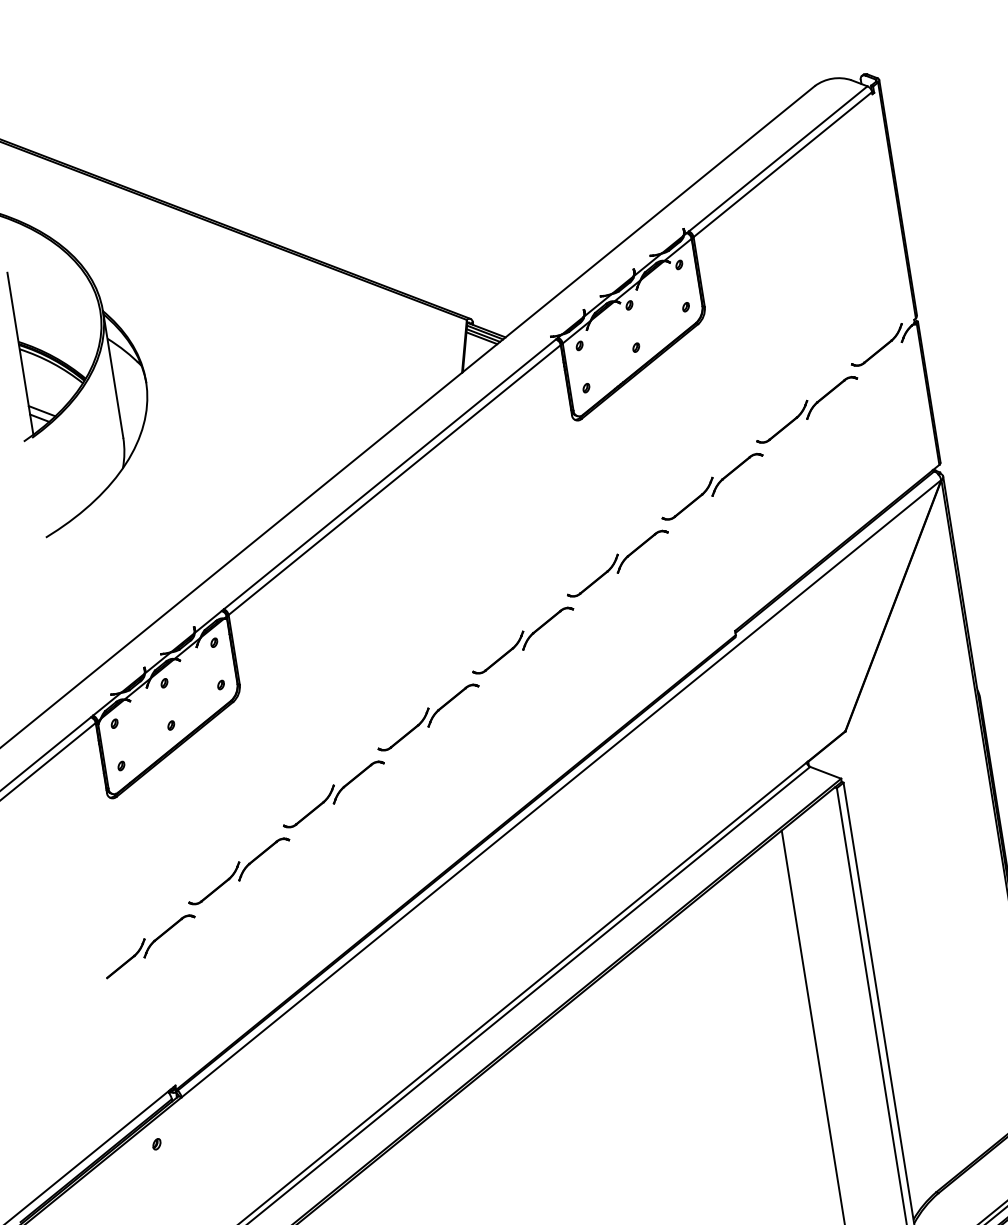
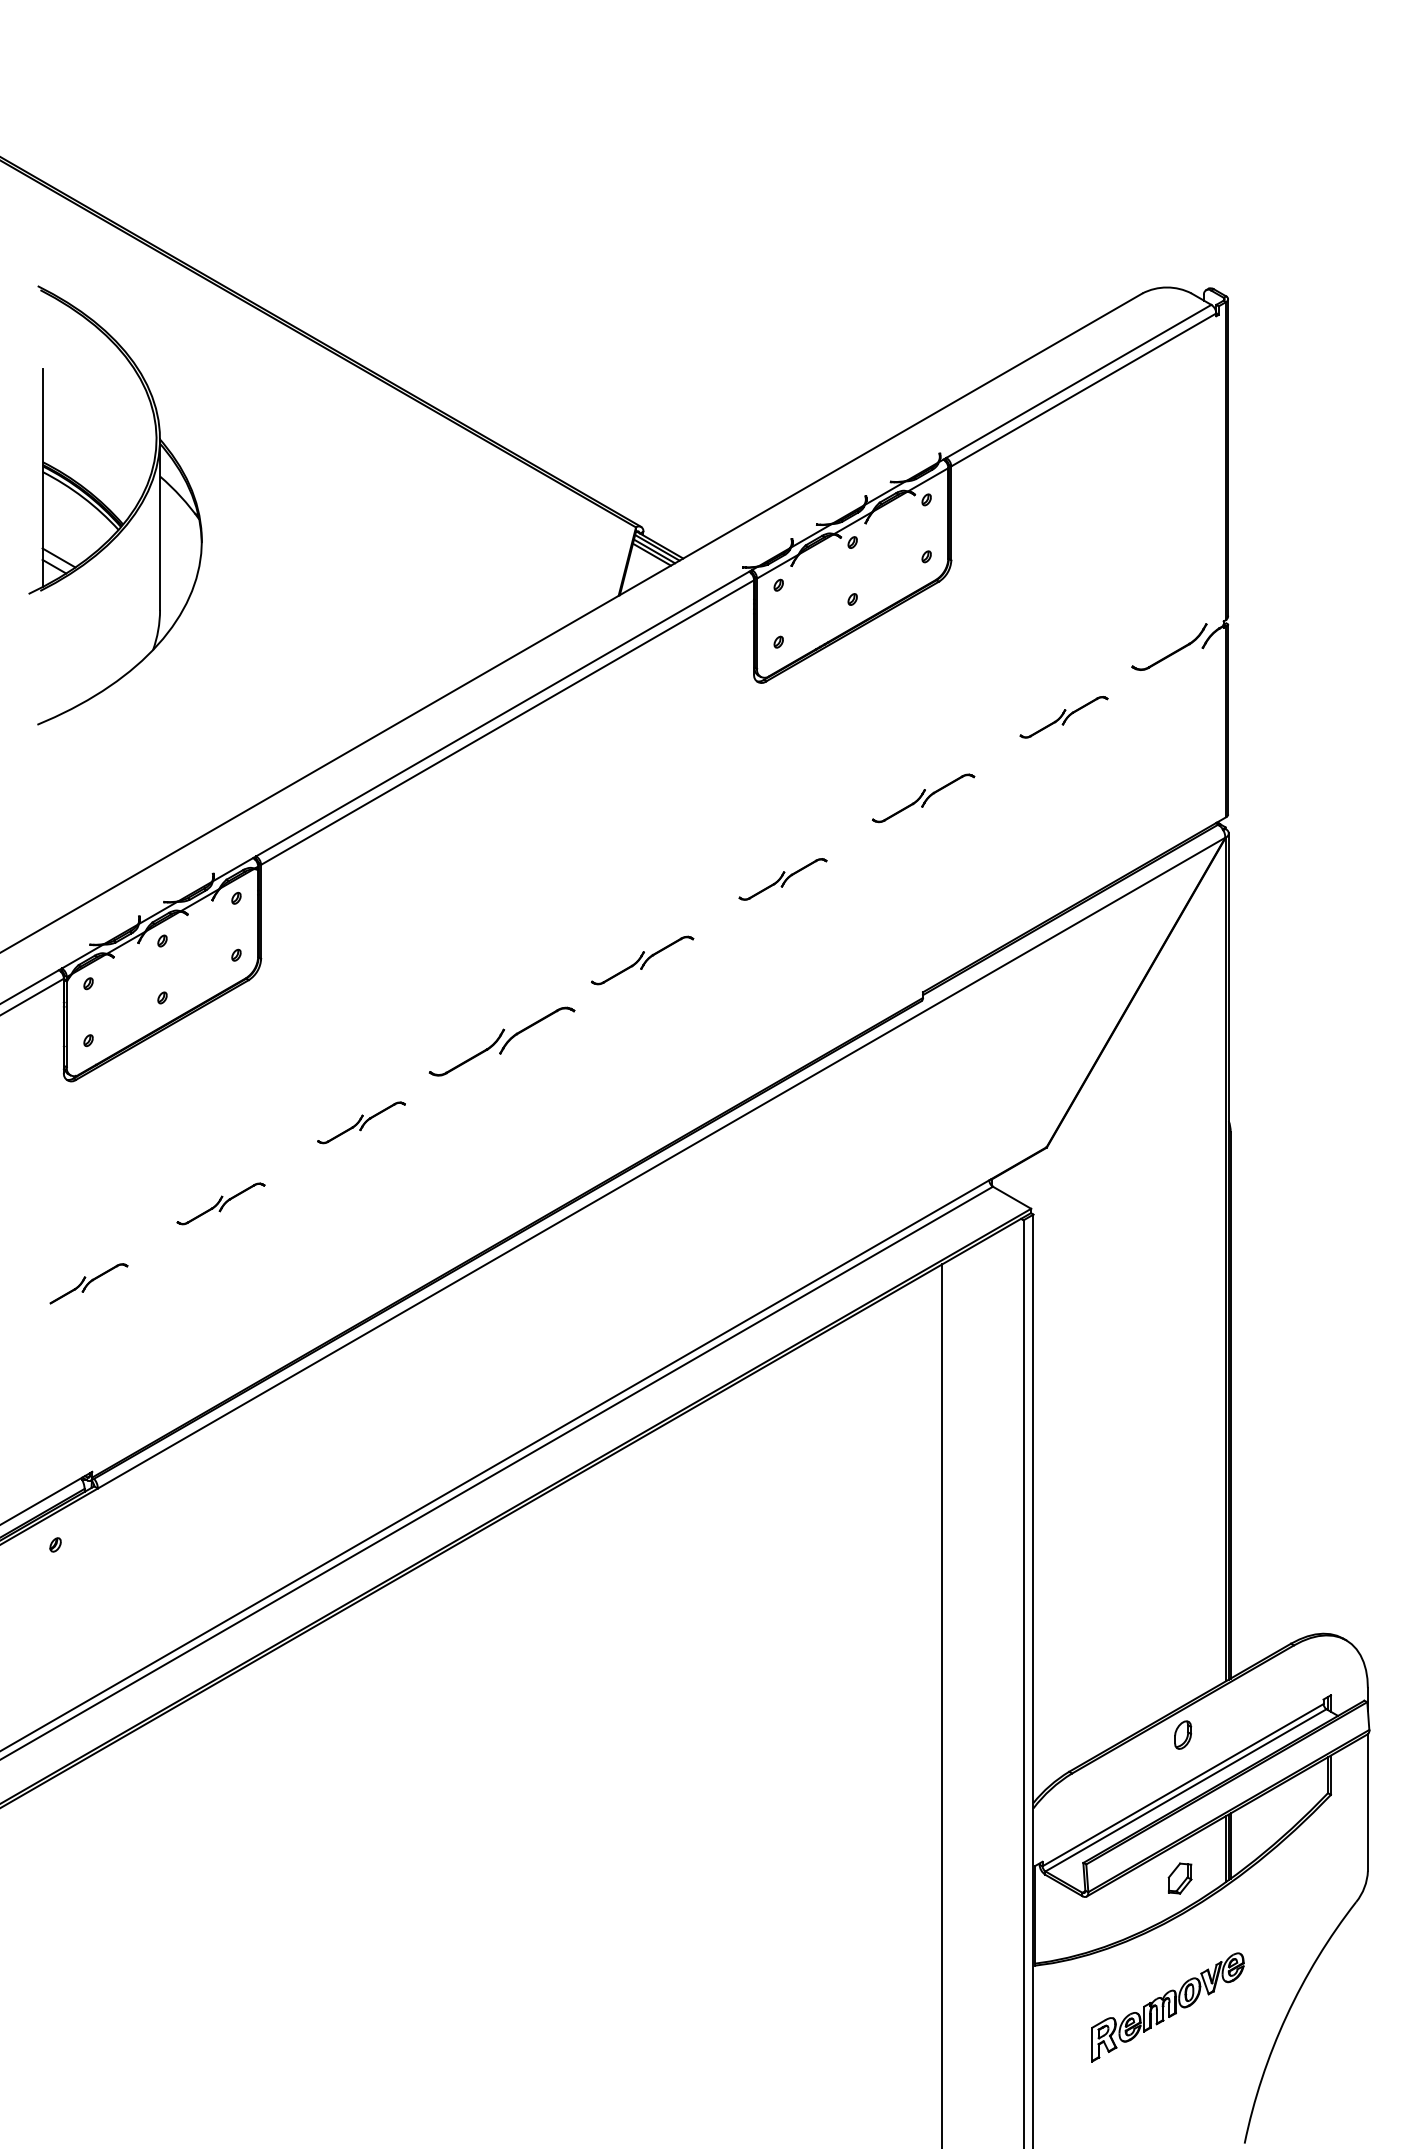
part: (806, 410) -> (1063, 717), size x0.6
part: (712, 486) -> (923, 798), size x0.7
part: (617, 563) -> (782, 879), size x0.6
part: (523, 640) -> (642, 960), size x0.7
part: (333, 794) -> (361, 1122), size x0.6
part: (238, 871) -> (220, 1203), size x0.6
part: (150, 946) -> (88, 1283), size x0.6

